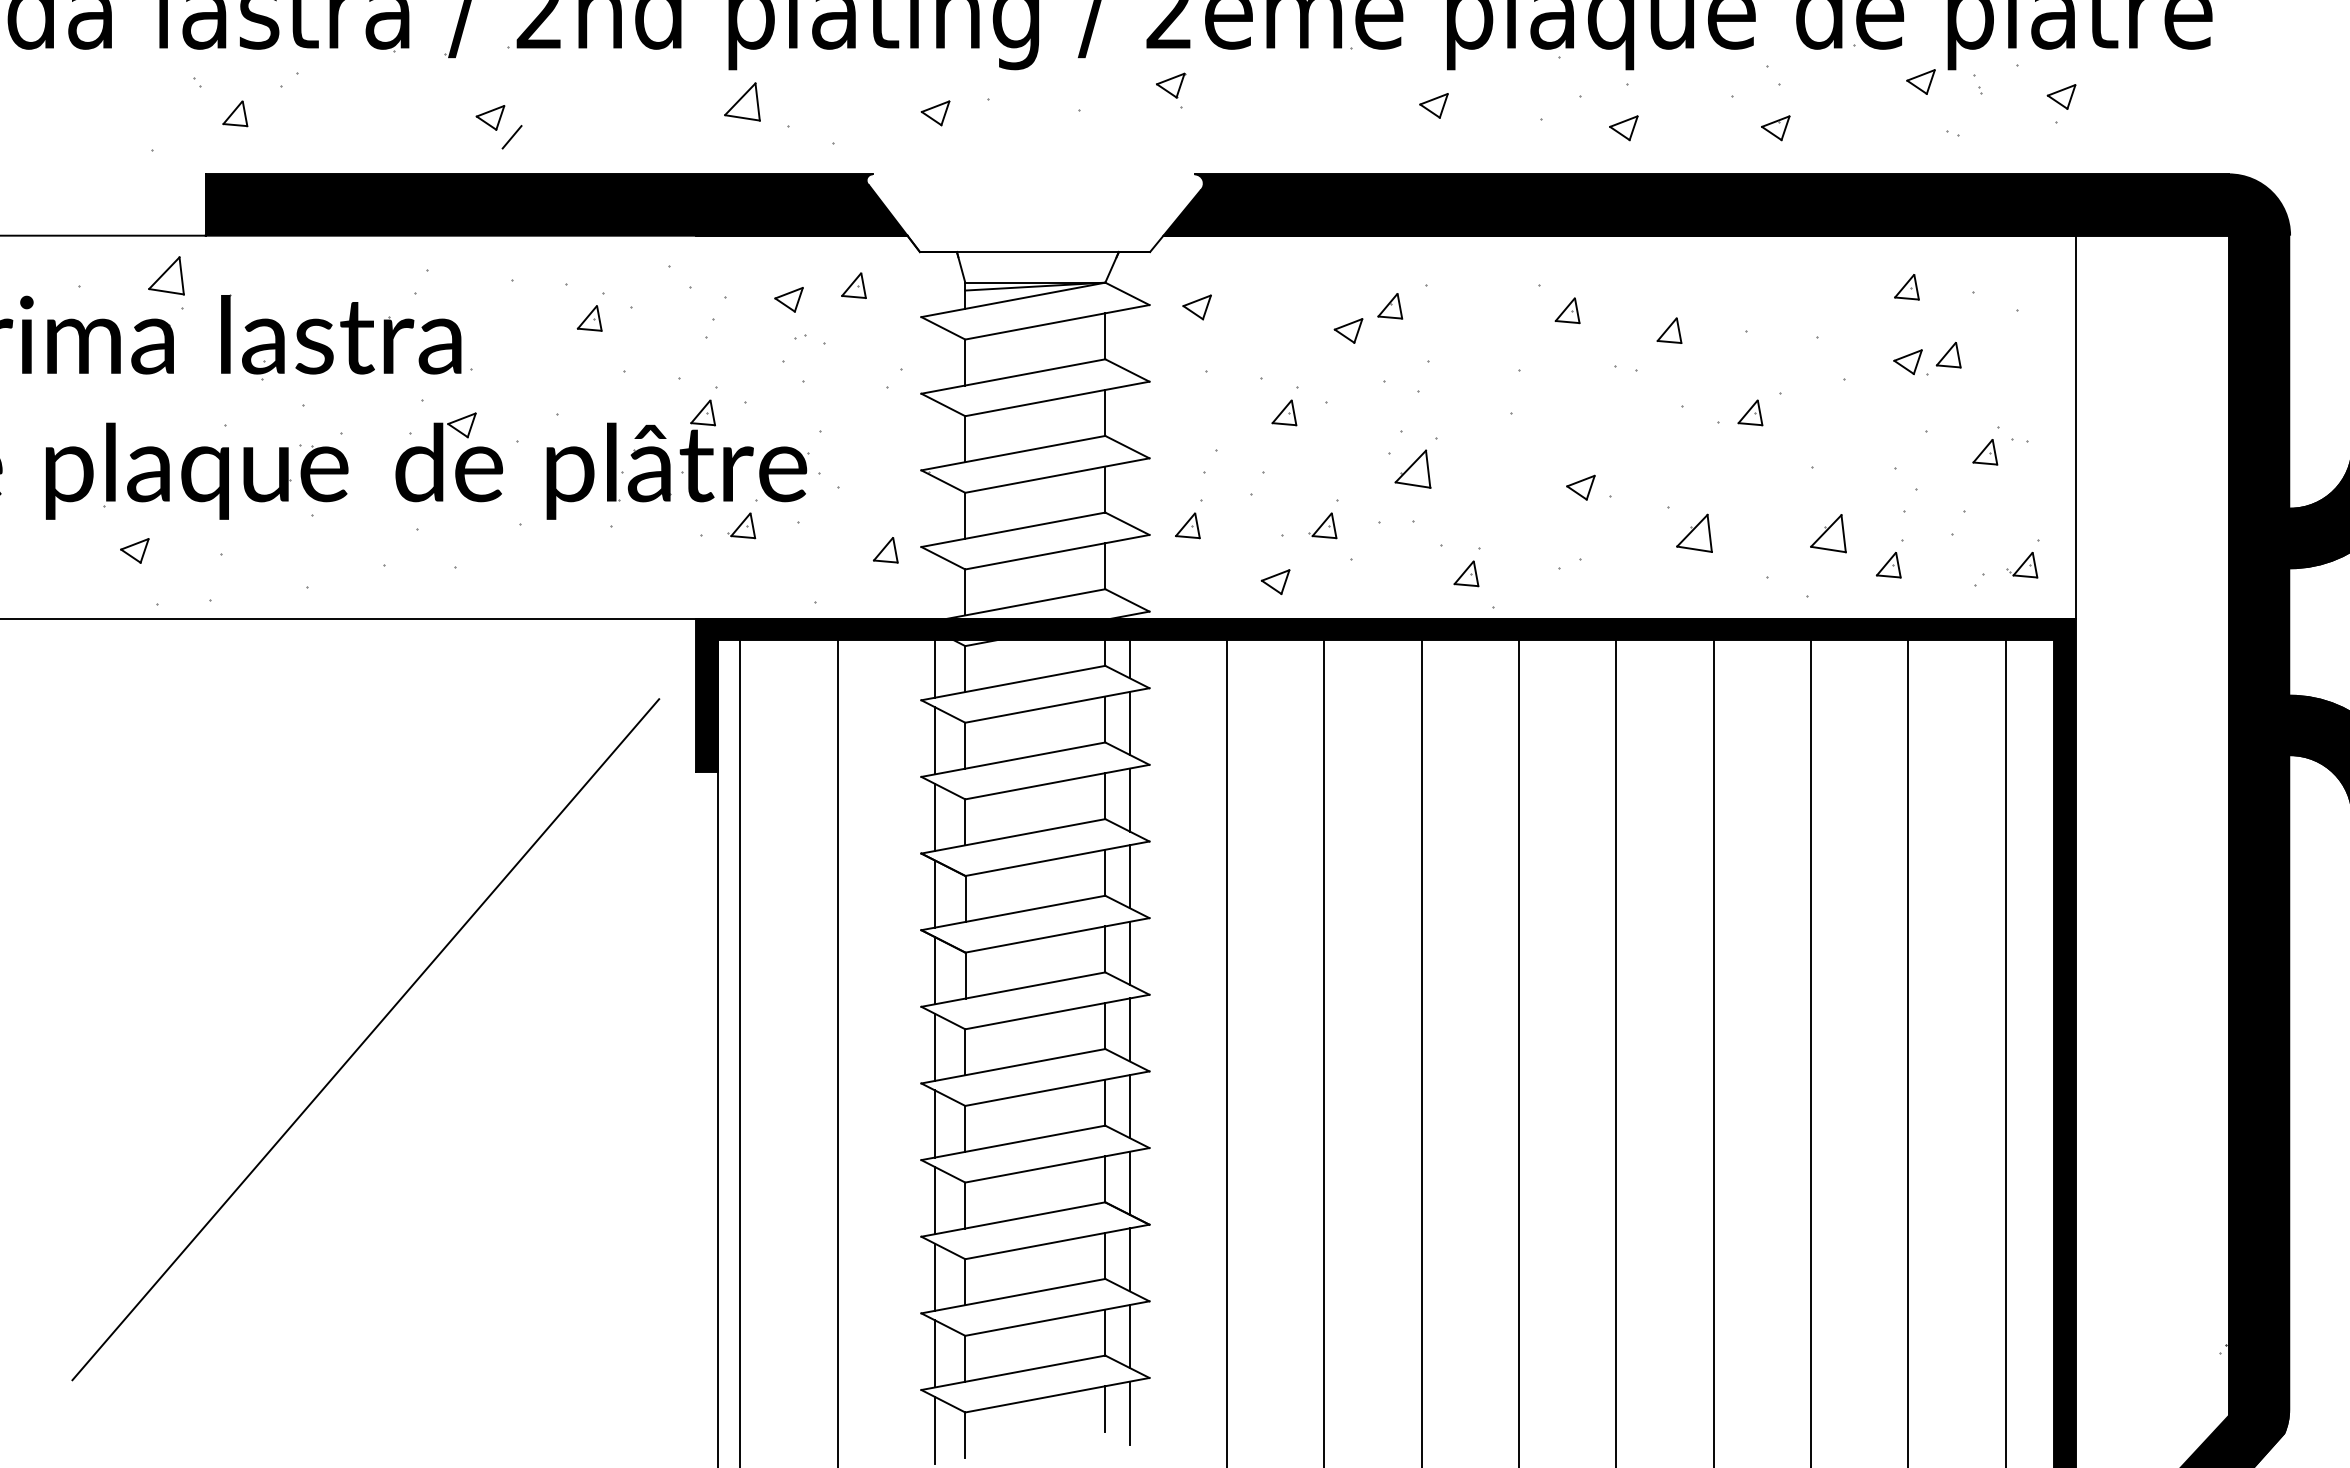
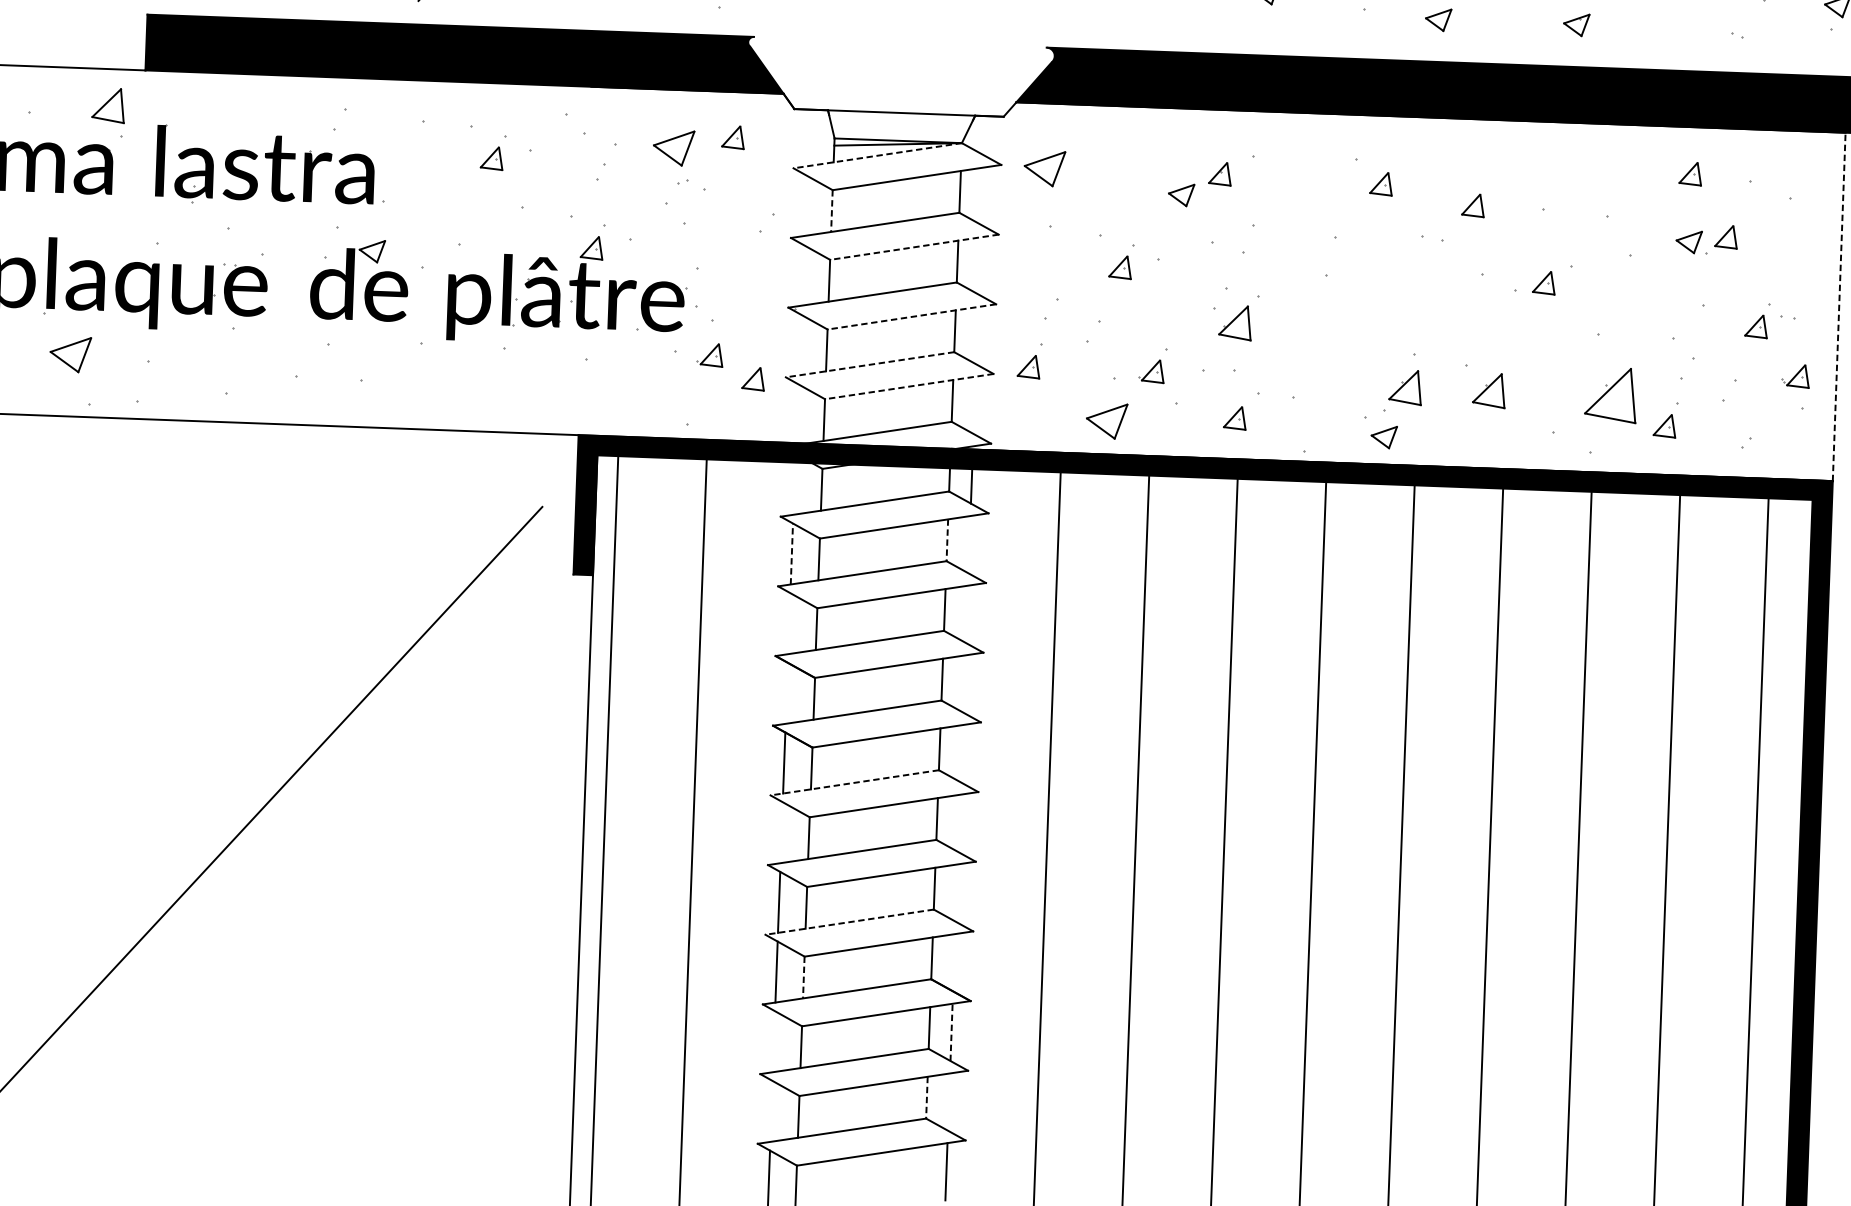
part: (788, 299) -> (673, 147), size x1.6
line: (1013, 299) -> (877, 155), solid -> dashed
part: (1196, 307) -> (1043, 168), size x1.6
line: (965, 362) -> (832, 211), solid -> dashed
line: (1057, 398) -> (914, 246), solid -> dashed
line: (2075, 427) -> (1839, 307), solid -> dashed
line: (1057, 475) -> (912, 316), solid -> dashed
part: (1580, 487) -> (1383, 437), moved
part: (741, 525) -> (710, 354), moved
line: (1013, 529) -> (870, 364), solid -> dashed
part: (1602, 532) -> (1405, 386), added
part: (1828, 533) -> (1611, 395), size x1.6
part: (134, 550) -> (70, 354), size x1.6
line: (1057, 552) -> (909, 386), solid -> dashed
part: (2022, 565) -> (1795, 376), moved
part: (1466, 573) -> (1235, 417), moved
part: (1275, 581) -> (1106, 420), size x1.6
line: (935, 668) -> (794, 488), removed
line: (1105, 719) -> (947, 540), solid -> dashed
line: (1129, 722) -> (969, 543), removed
line: (935, 740) -> (792, 553), solid -> dashed
line: (1129, 799) -> (966, 613), removed
line: (935, 817) -> (789, 623), removed
line: (1129, 876) -> (964, 683), removed
line: (935, 893) -> (787, 692), removed
line: (1129, 952) -> (961, 752), removed
line: (1013, 989) -> (854, 782), solid -> dashed
line: (1129, 1029) -> (958, 822), removed
line: (935, 1046) -> (782, 831), removed
line: (1129, 1106) -> (956, 892), removed
line: (1013, 1142) -> (849, 921), solid -> dashed
line: (1129, 1182) -> (953, 962), removed
line: (965, 1205) -> (804, 977), solid -> dashed
line: (1129, 1259) -> (951, 1032), solid -> dashed
line: (935, 1276) -> (774, 1041), removed
line: (1105, 1332) -> (927, 1097), solid -> dashed
line: (1129, 1336) -> (948, 1102), removed
line: (935, 1353) -> (771, 1111), removed
line: (1105, 1409) -> (924, 1167), removed

